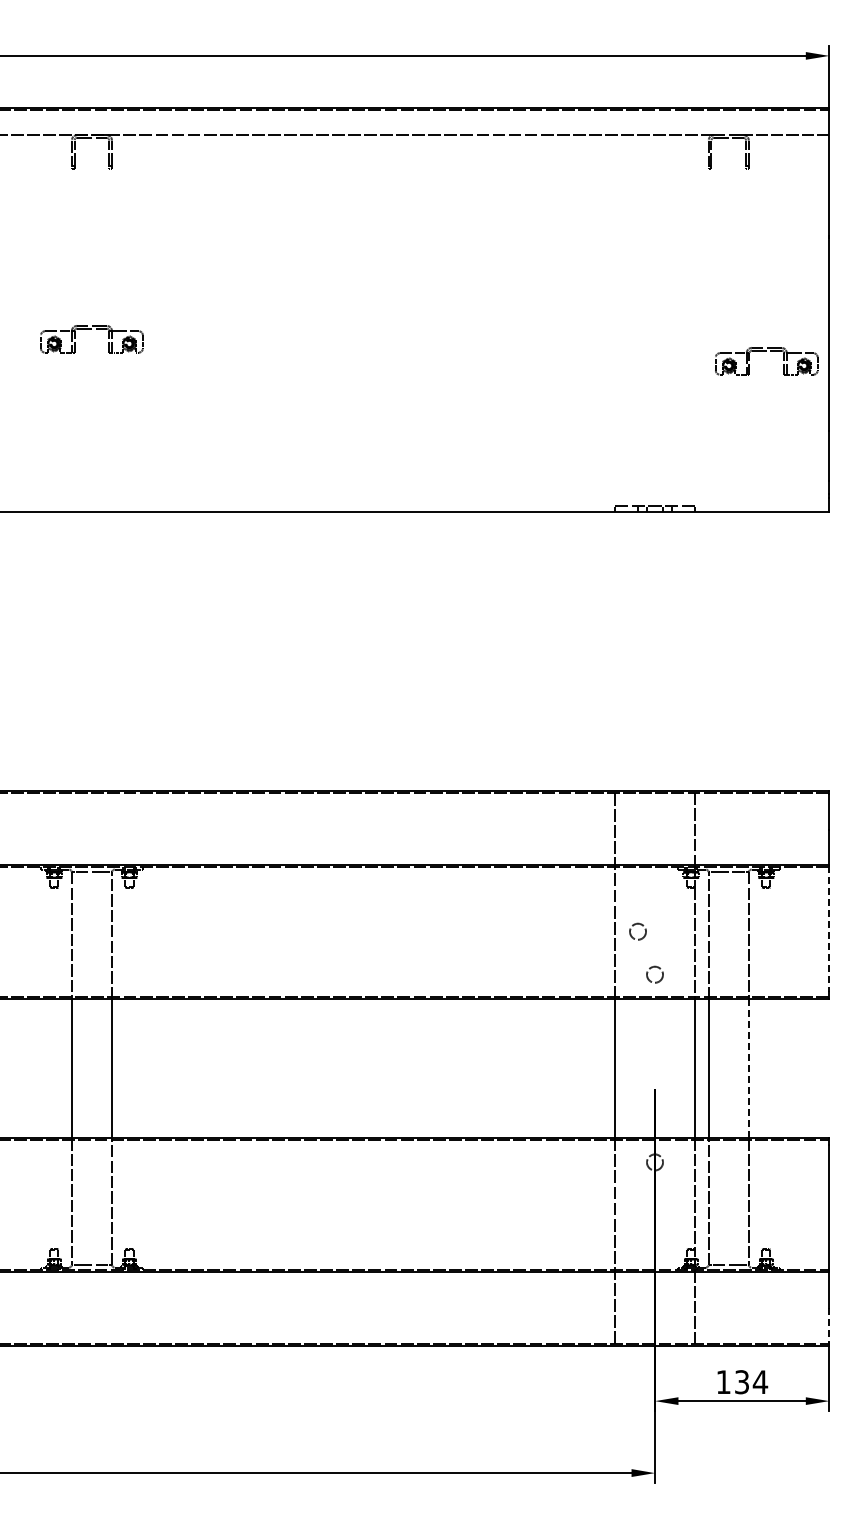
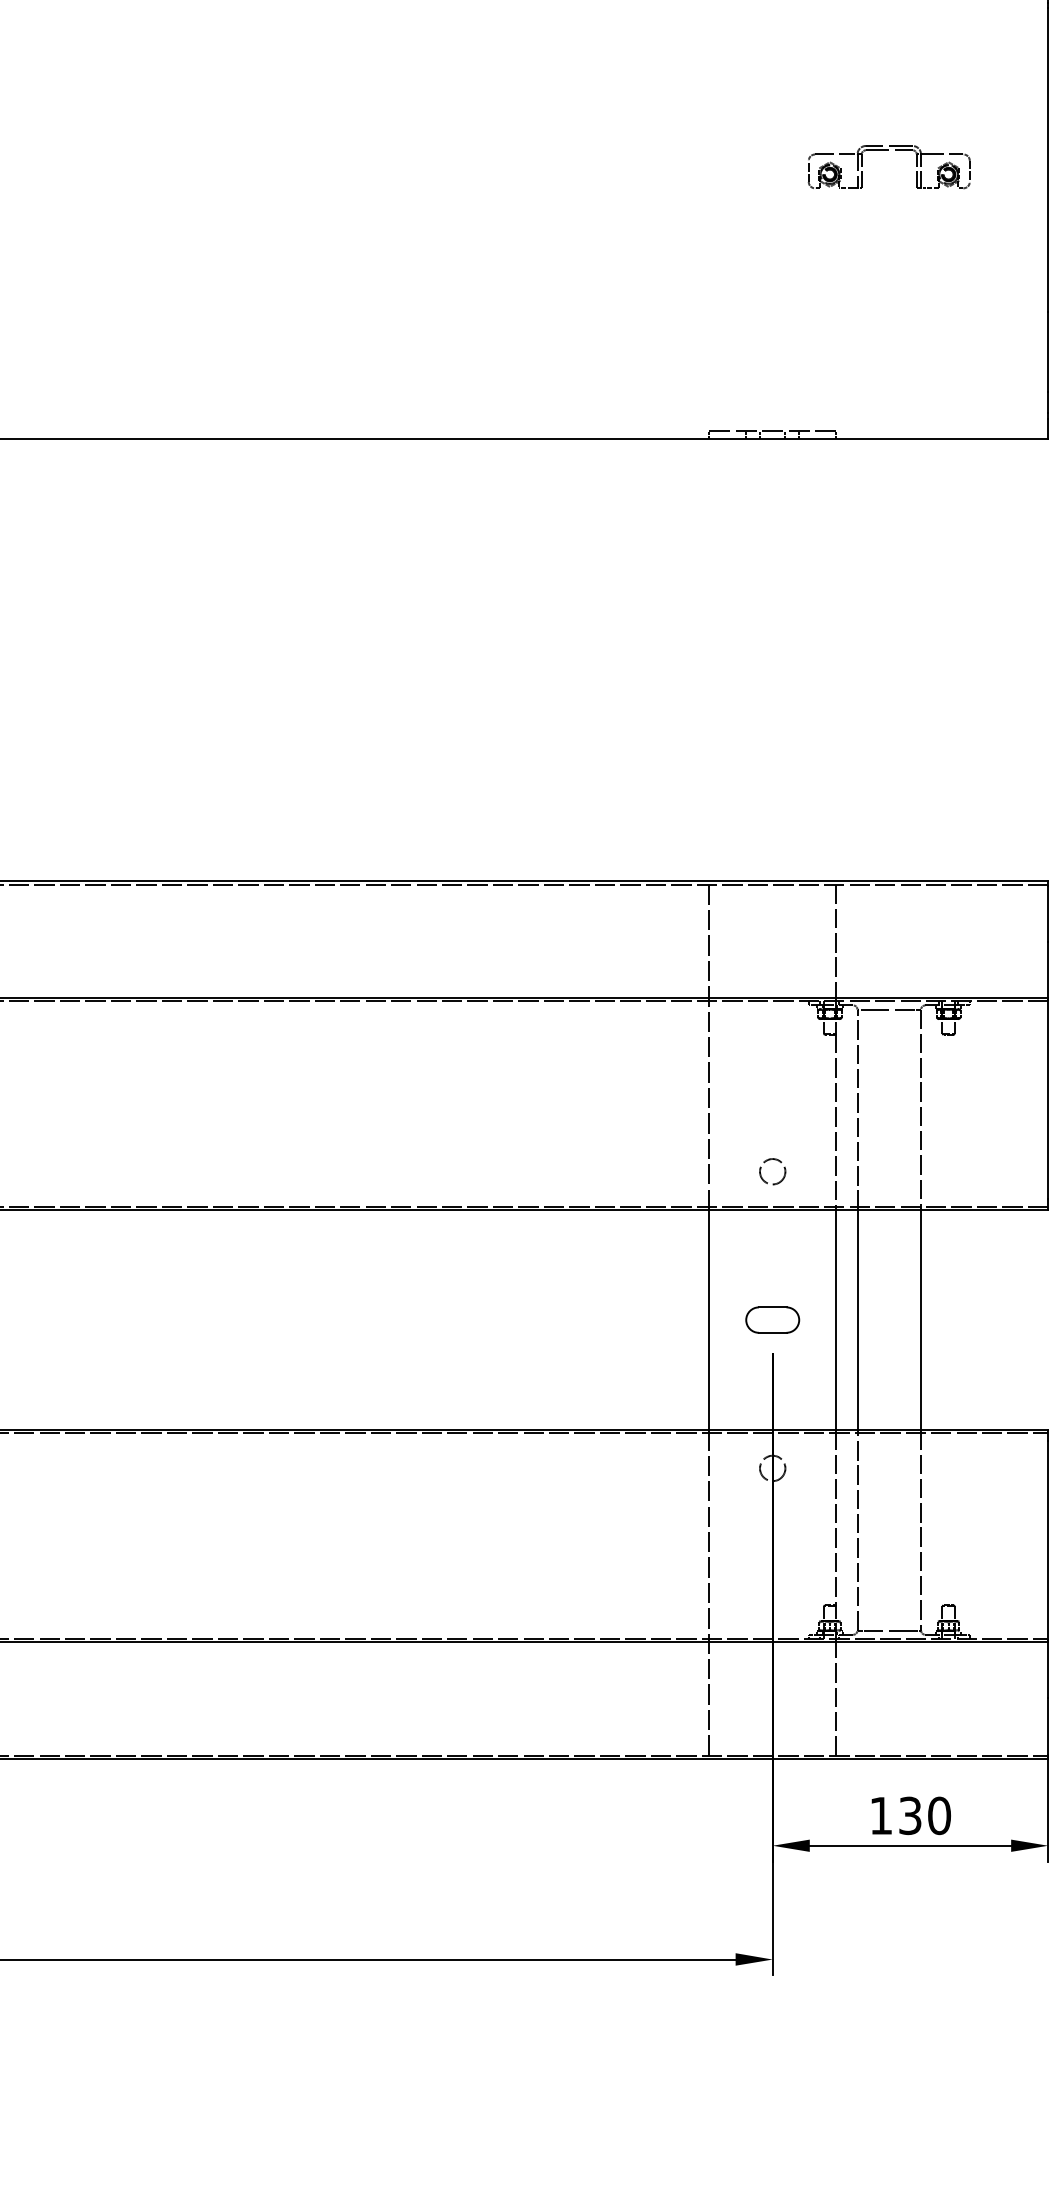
part: (766, 351) -> (888, 151), moved
line: (829, 929) -> (1048, 1100), dashed -> solid
circle: (637, 931) -> (745, 1103), removed
part: (654, 1068) -> (771, 1319), added
line: (748, 1068) -> (920, 1319), dashed -> solid
line: (829, 1325) -> (1048, 1726), dashed -> solid
text: (760, 1382) -> (939, 1816), 134 -> 130

